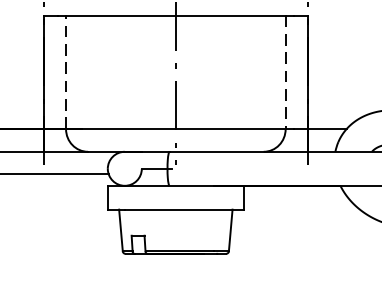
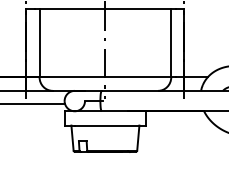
line: (65, 72) -> (39, 43), dashed -> solid
line: (286, 72) -> (171, 43), dashed -> solid

